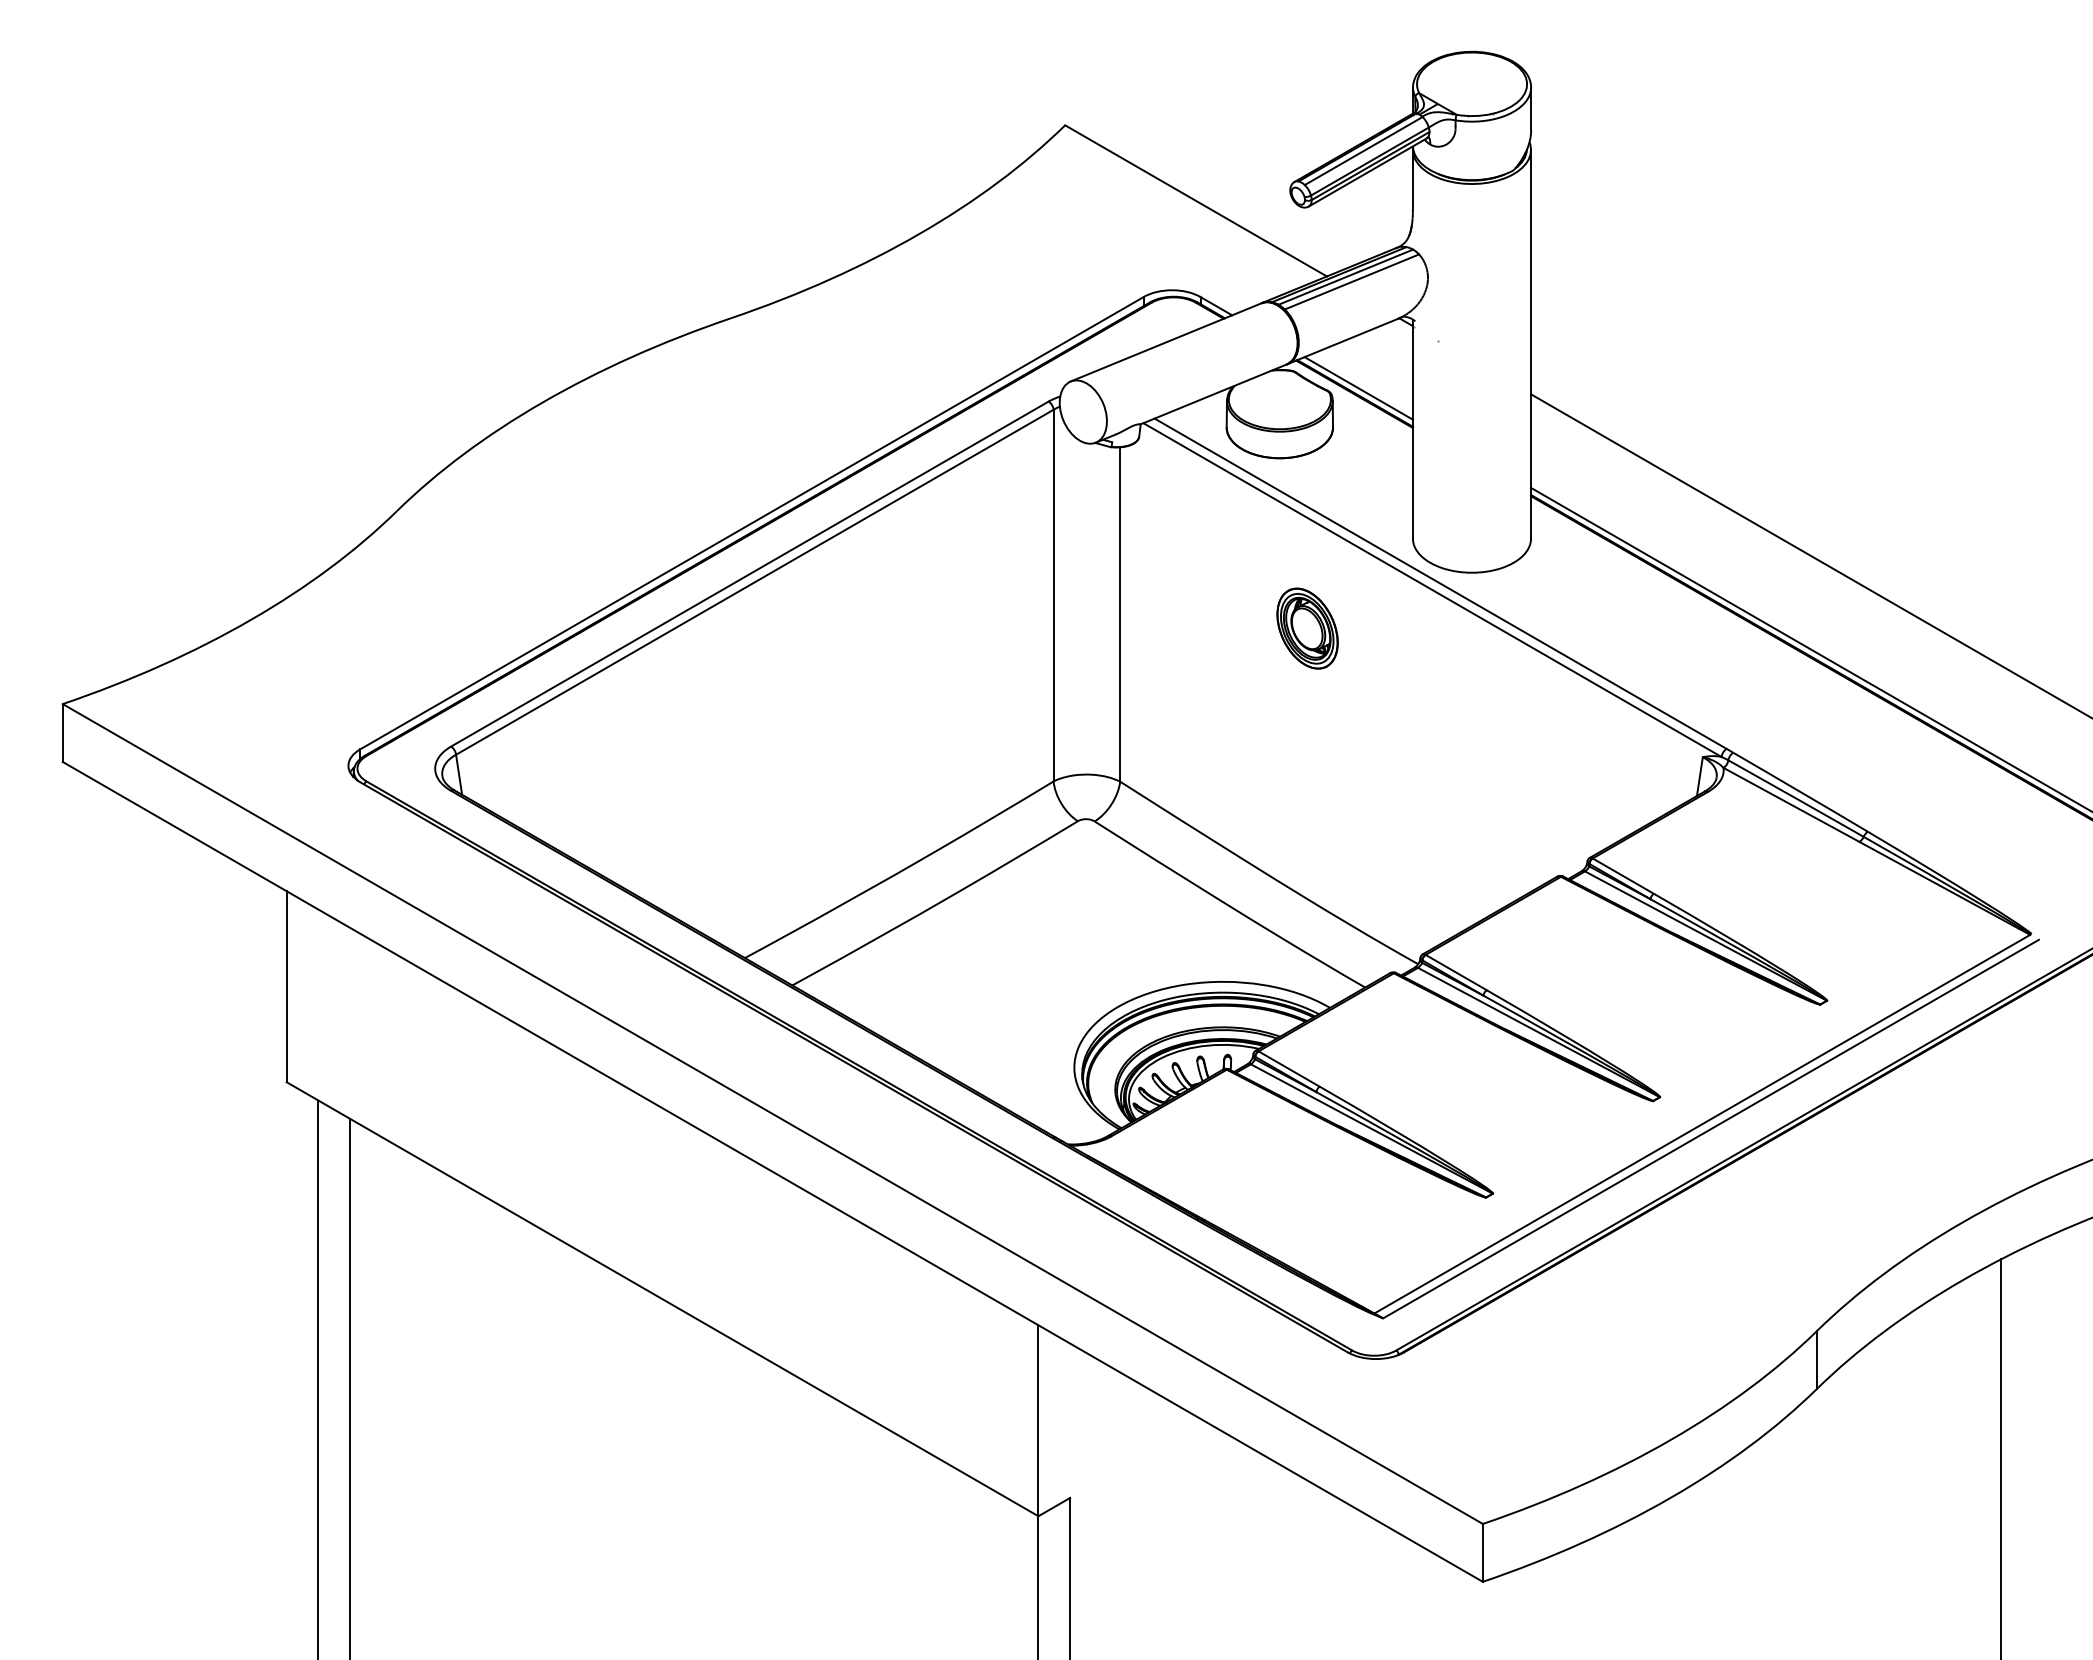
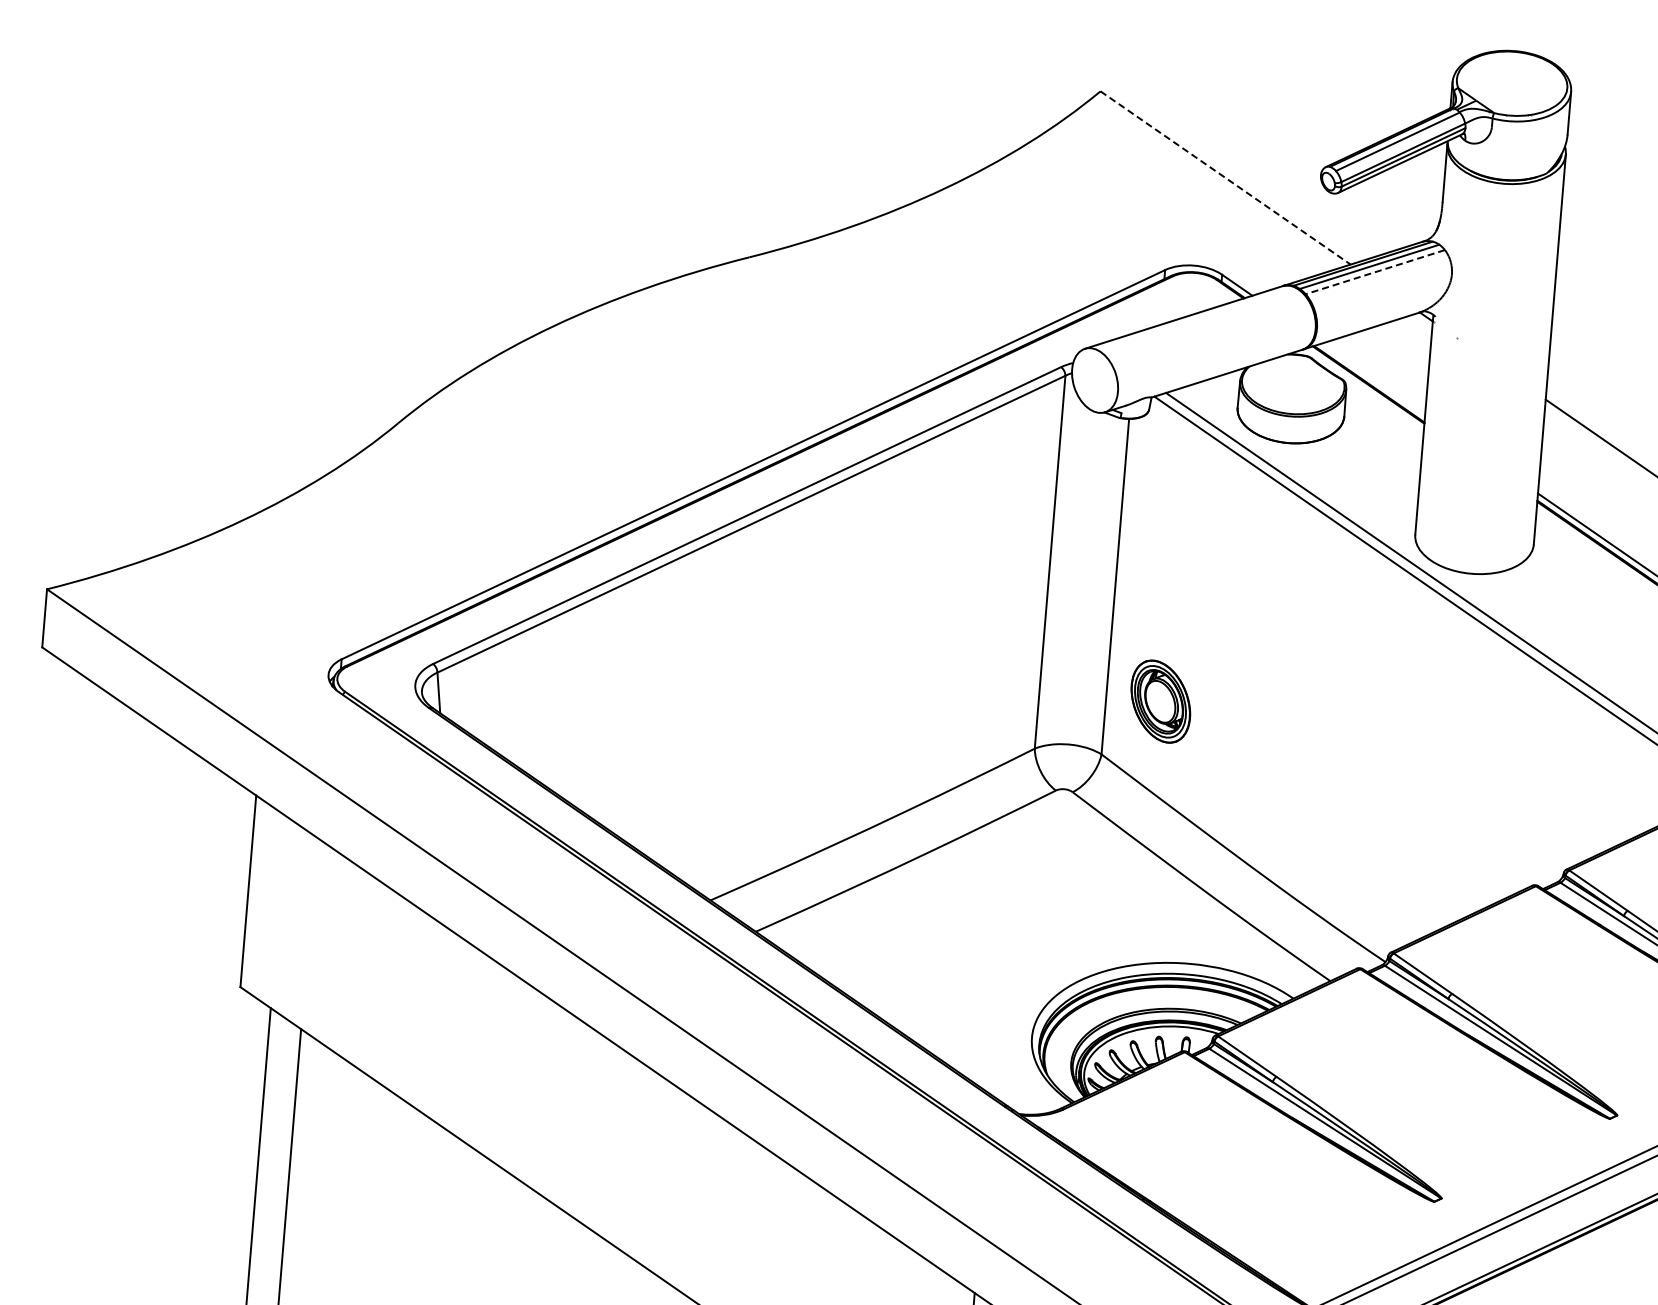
line: (1196, 201) -> (1225, 178), solid -> dashed
line: (1351, 281) -> (1374, 271), solid -> dashed
line: (1358, 388) -> (1373, 379), removed
part: (1307, 628) -> (1160, 701), moved

